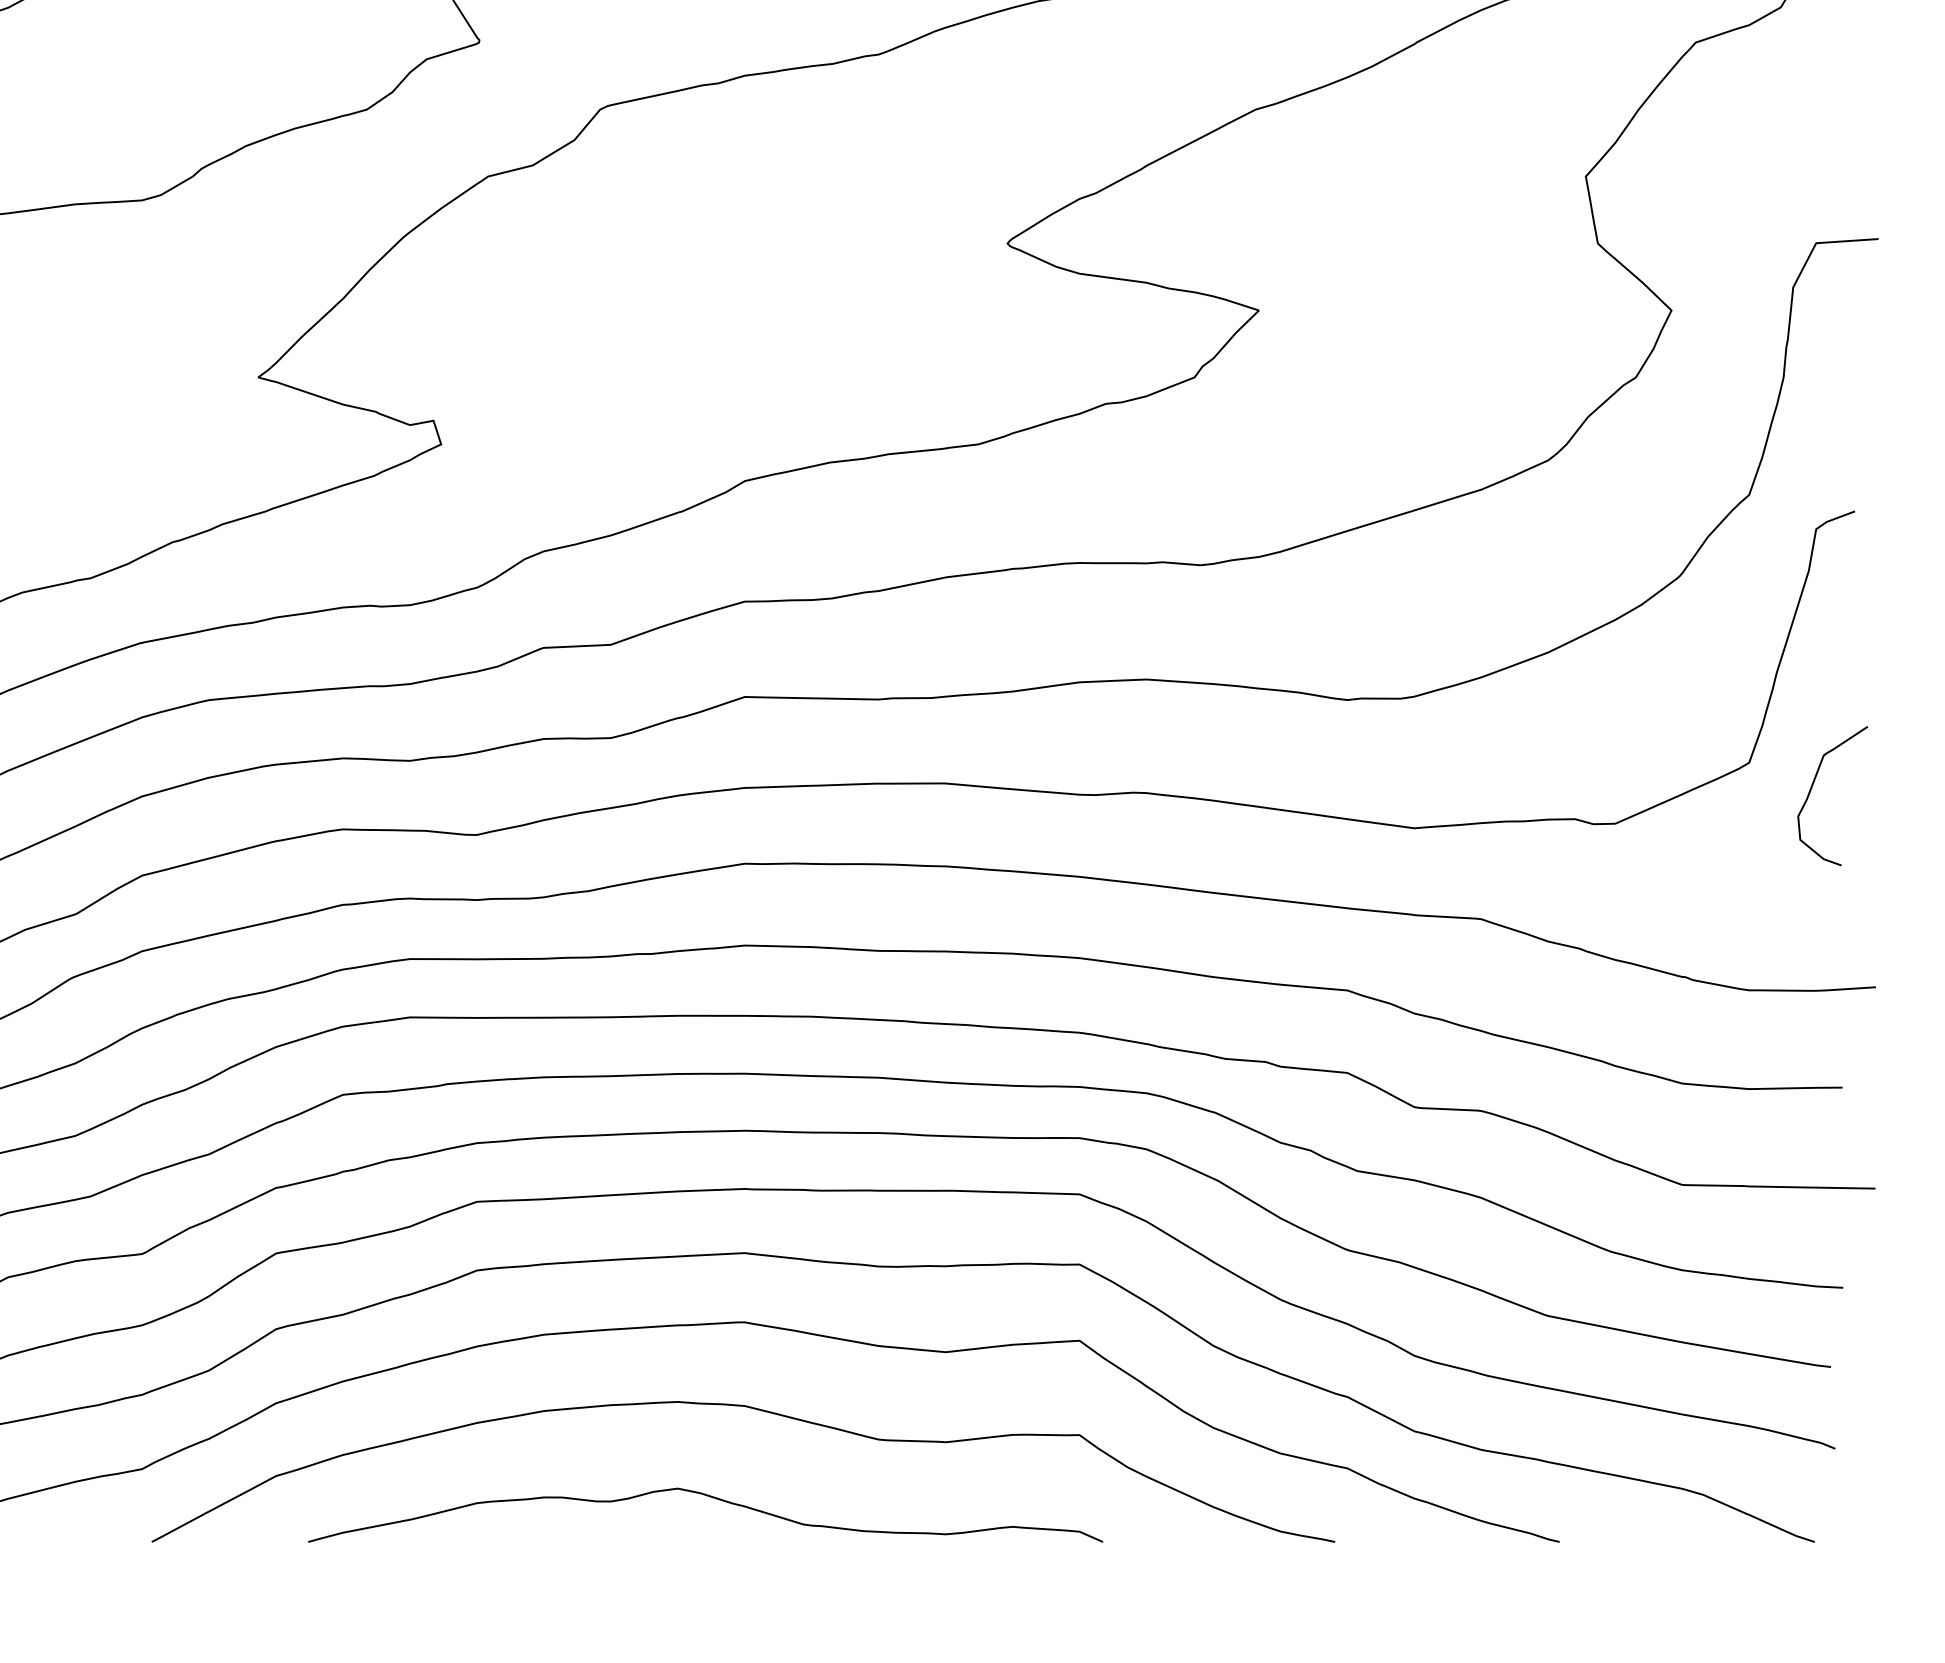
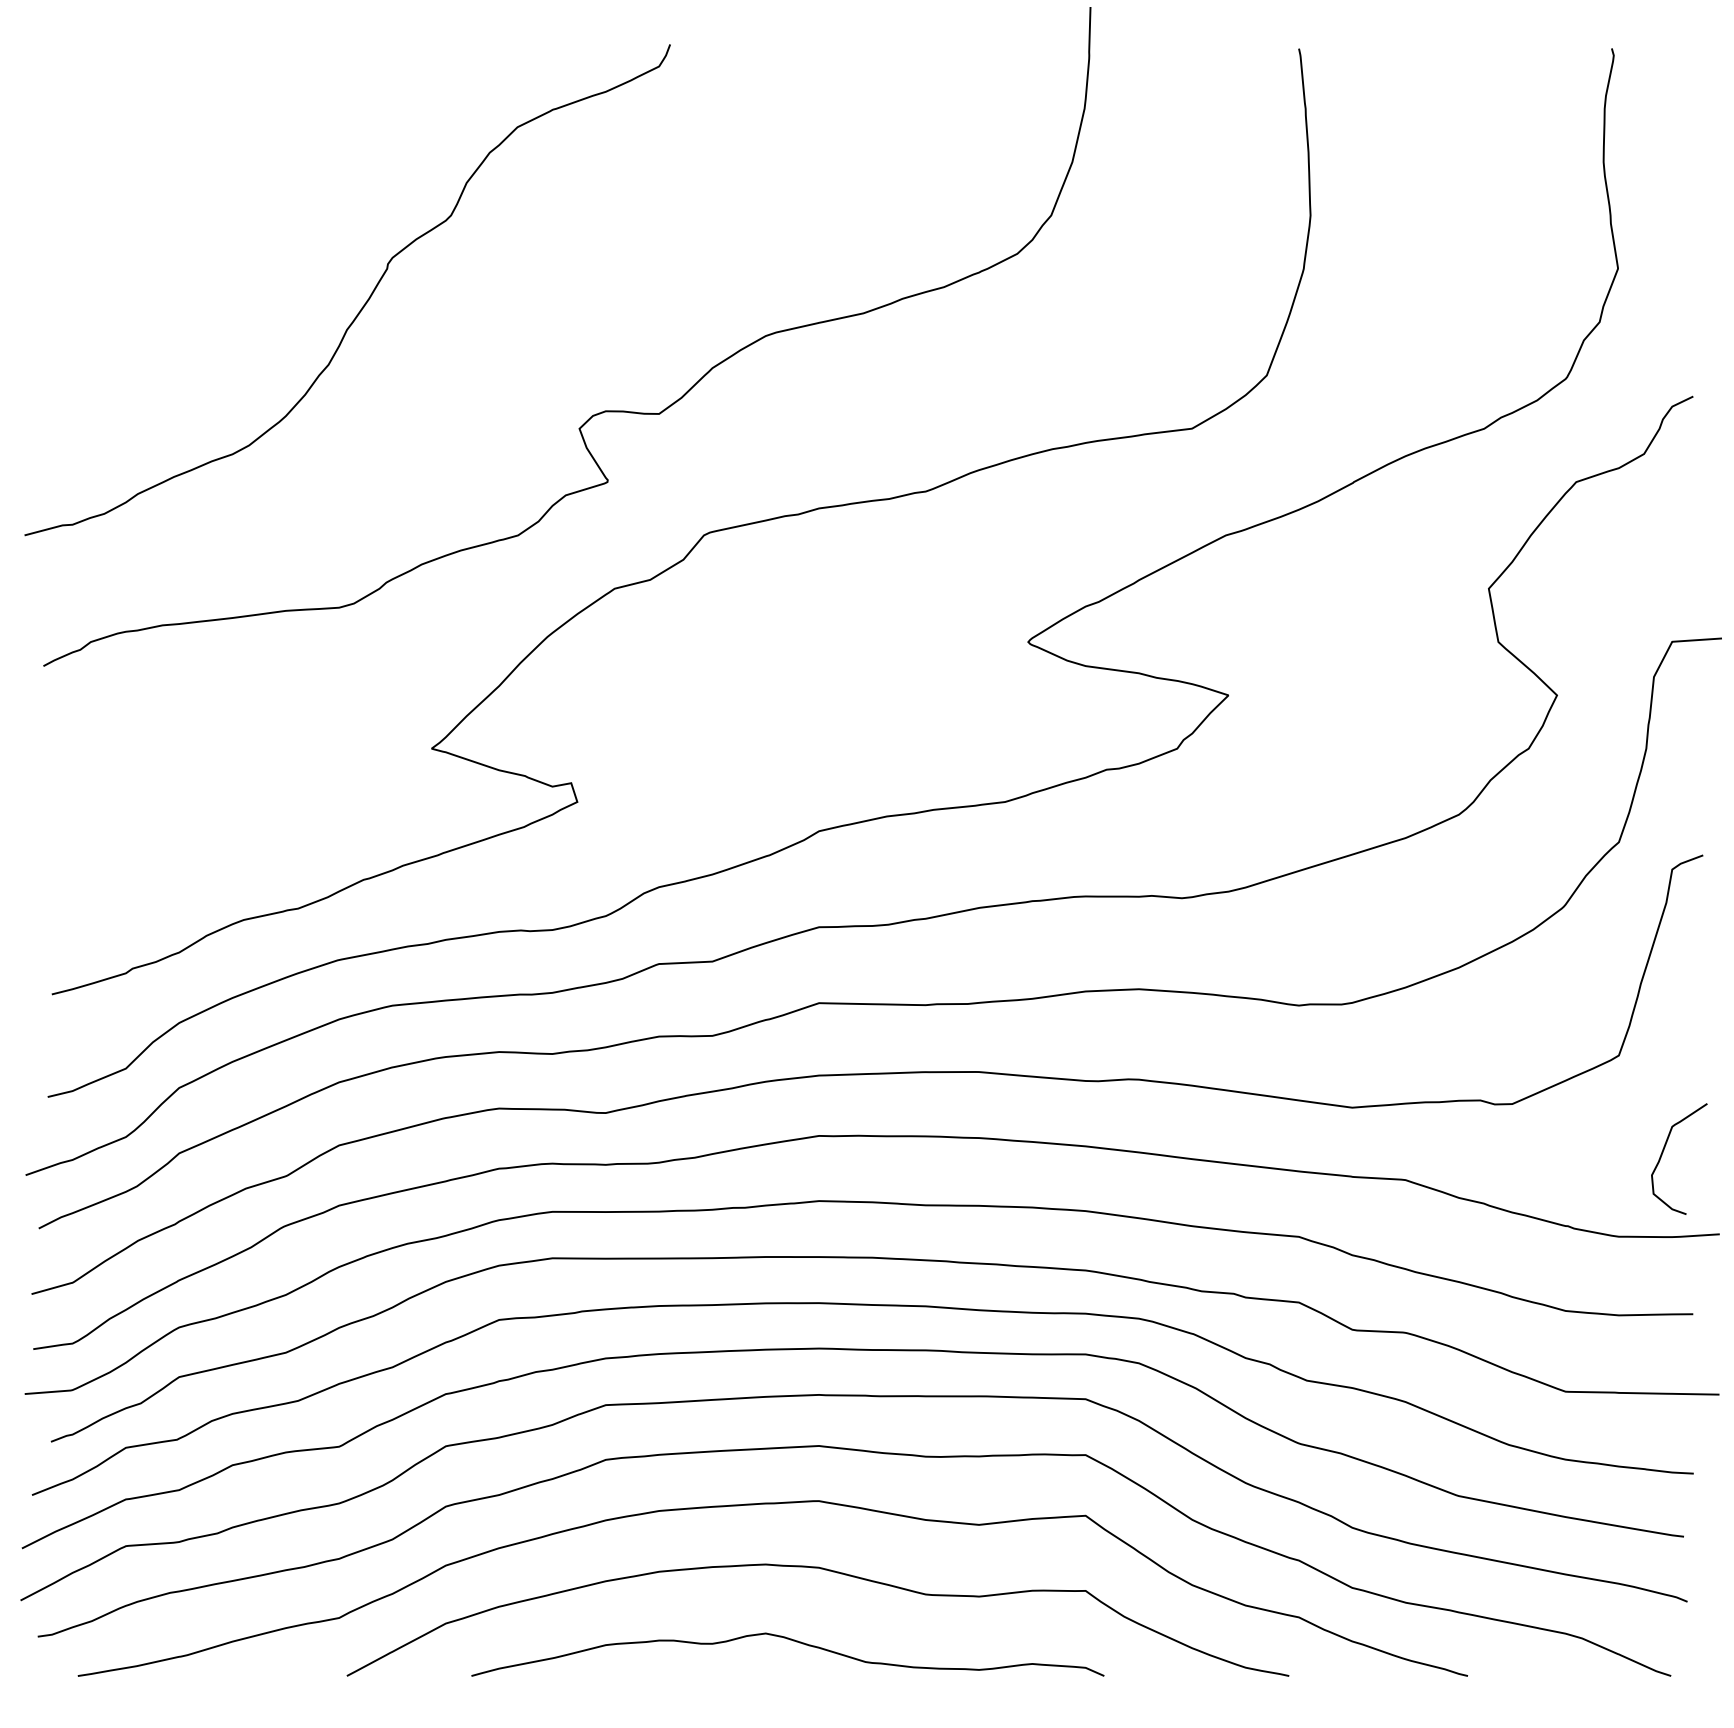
curve: (1813, 785) -> (1664, 1150), moved

